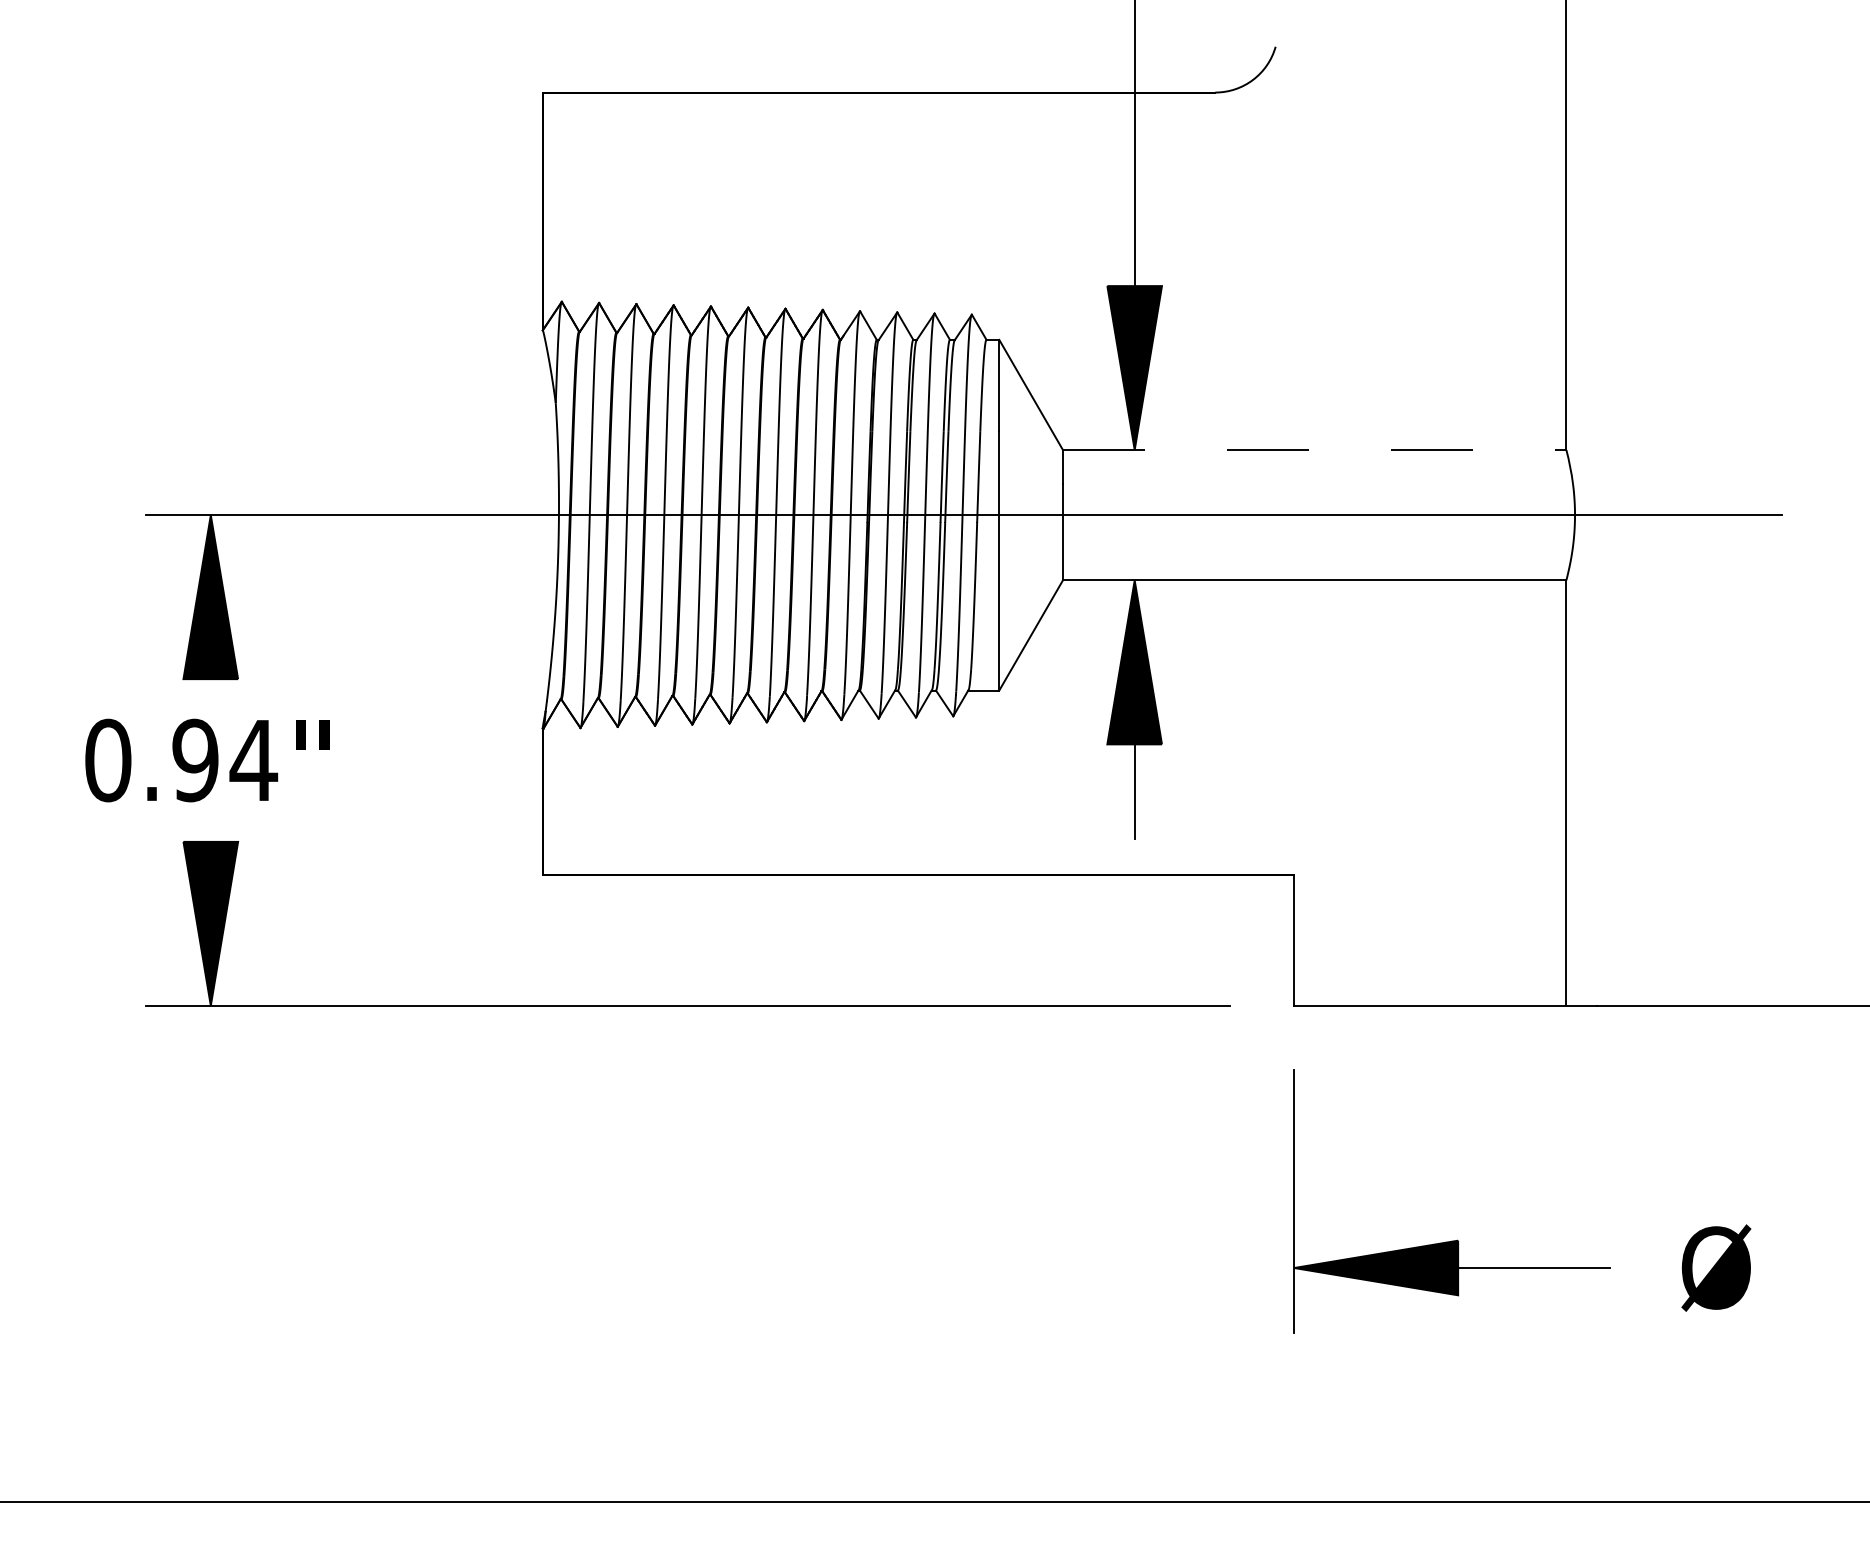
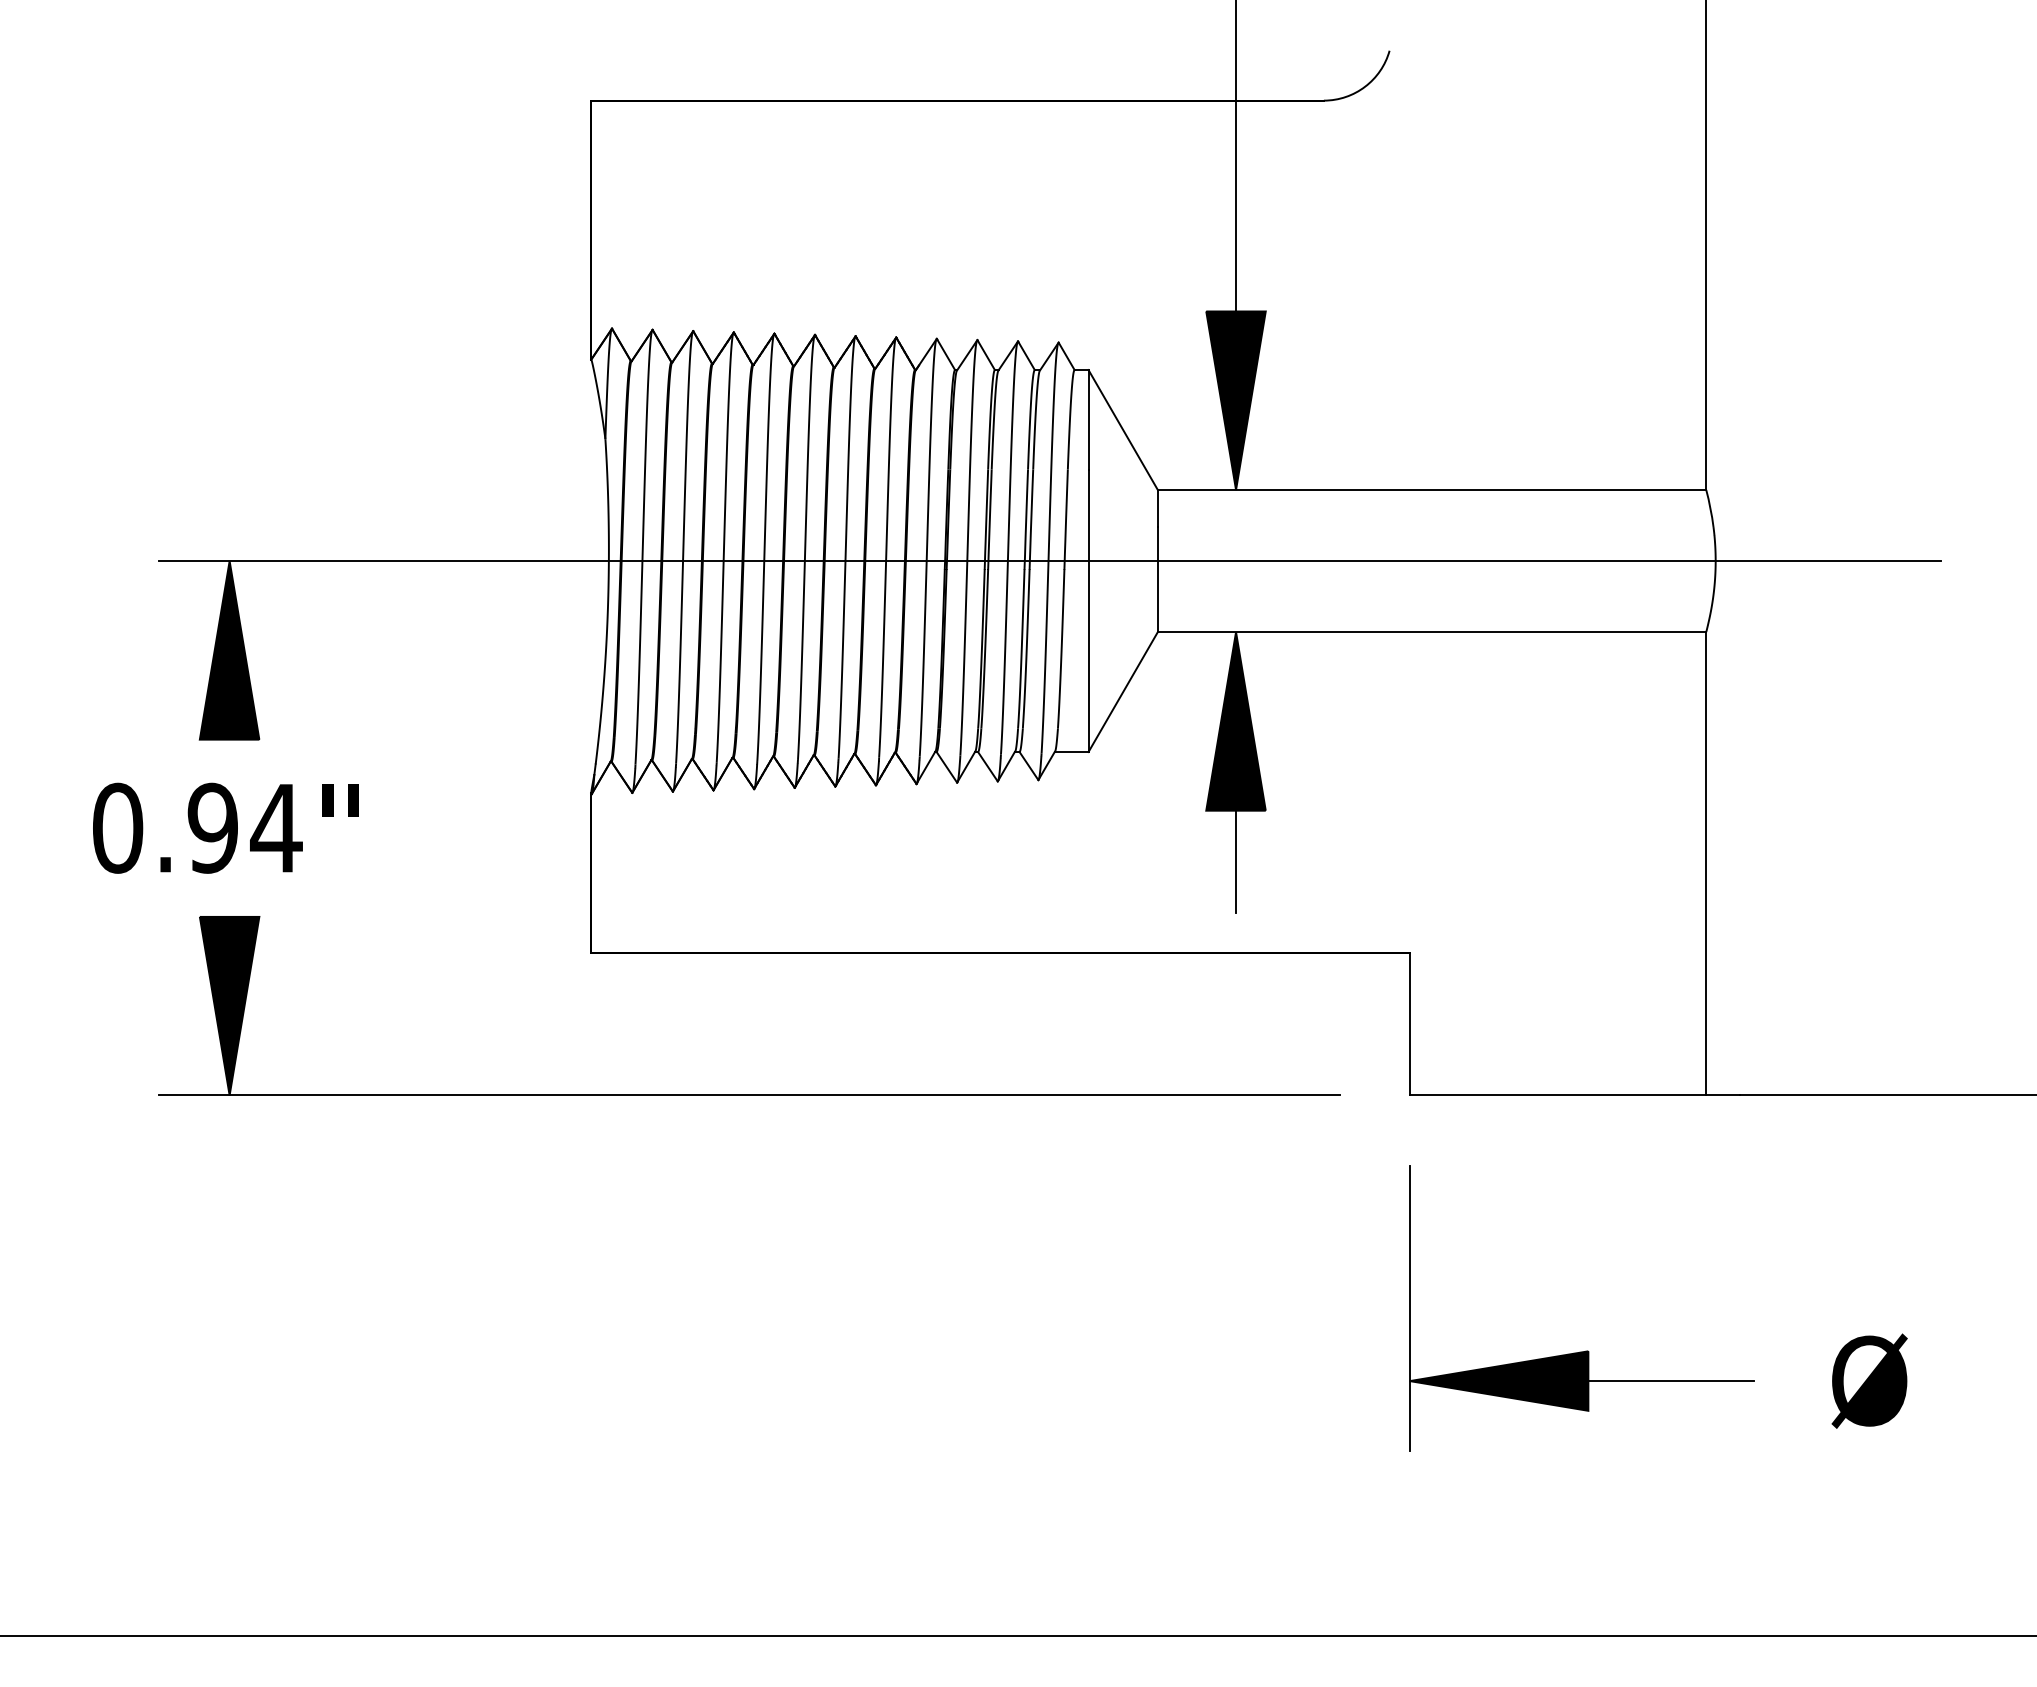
line: (1315, 449) -> (1432, 489), dashed -> solid

